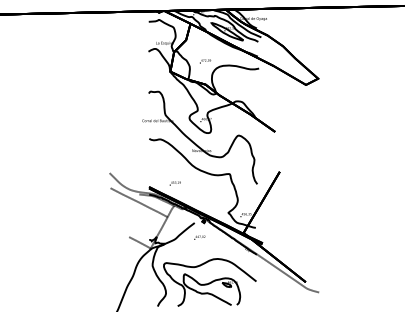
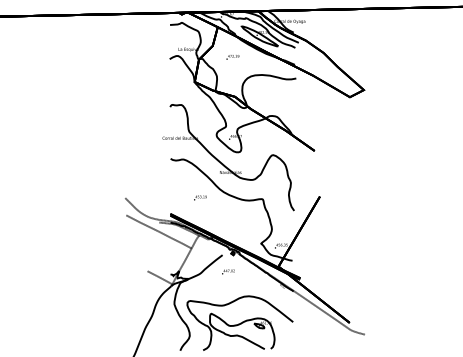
text: (205, 61) -> (232, 57), moved
text: (175, 183) -> (200, 197), moved

